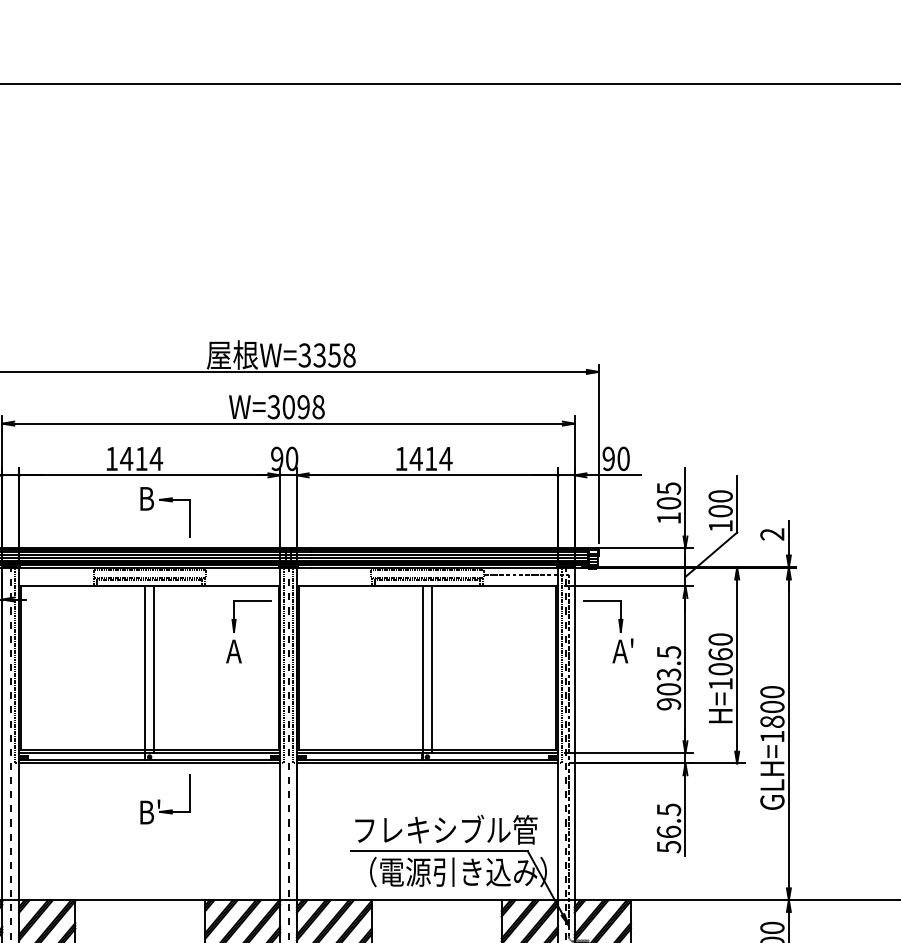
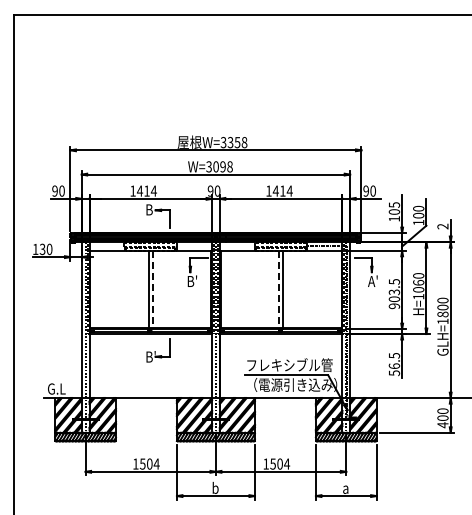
text: (236, 649) -> (191, 280), A -> B'
line: (155, 670) -> (153, 290), solid -> dashed
line: (421, 670) -> (278, 290), solid -> dashed

